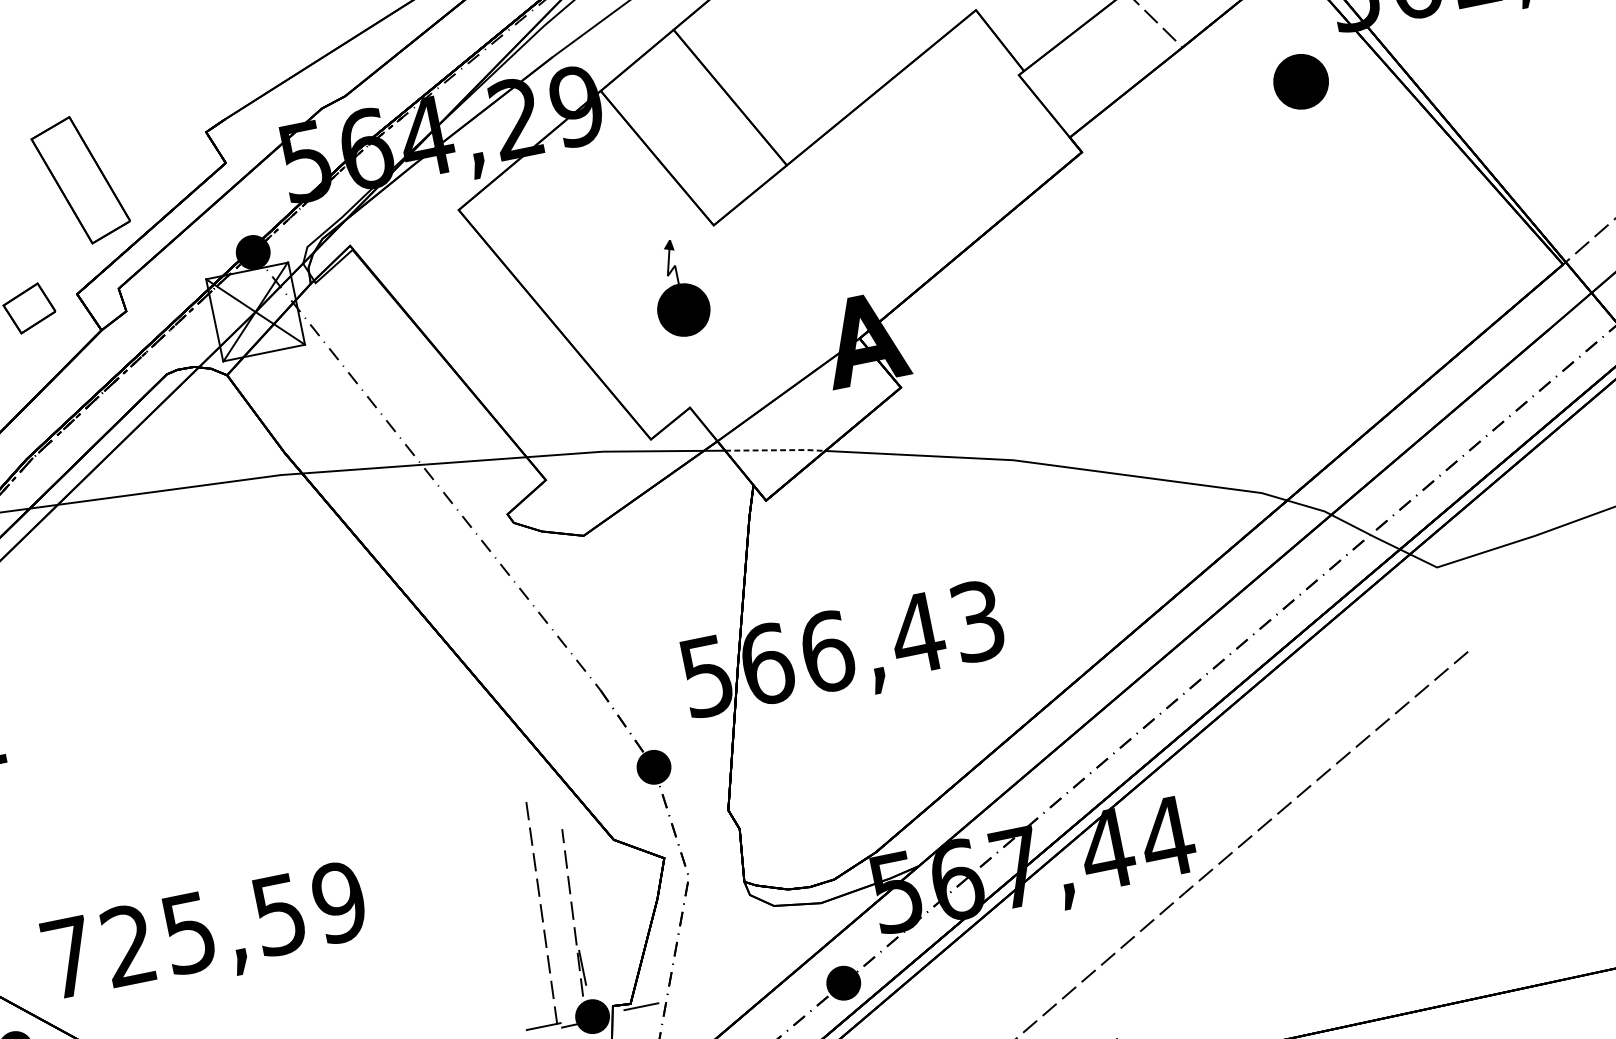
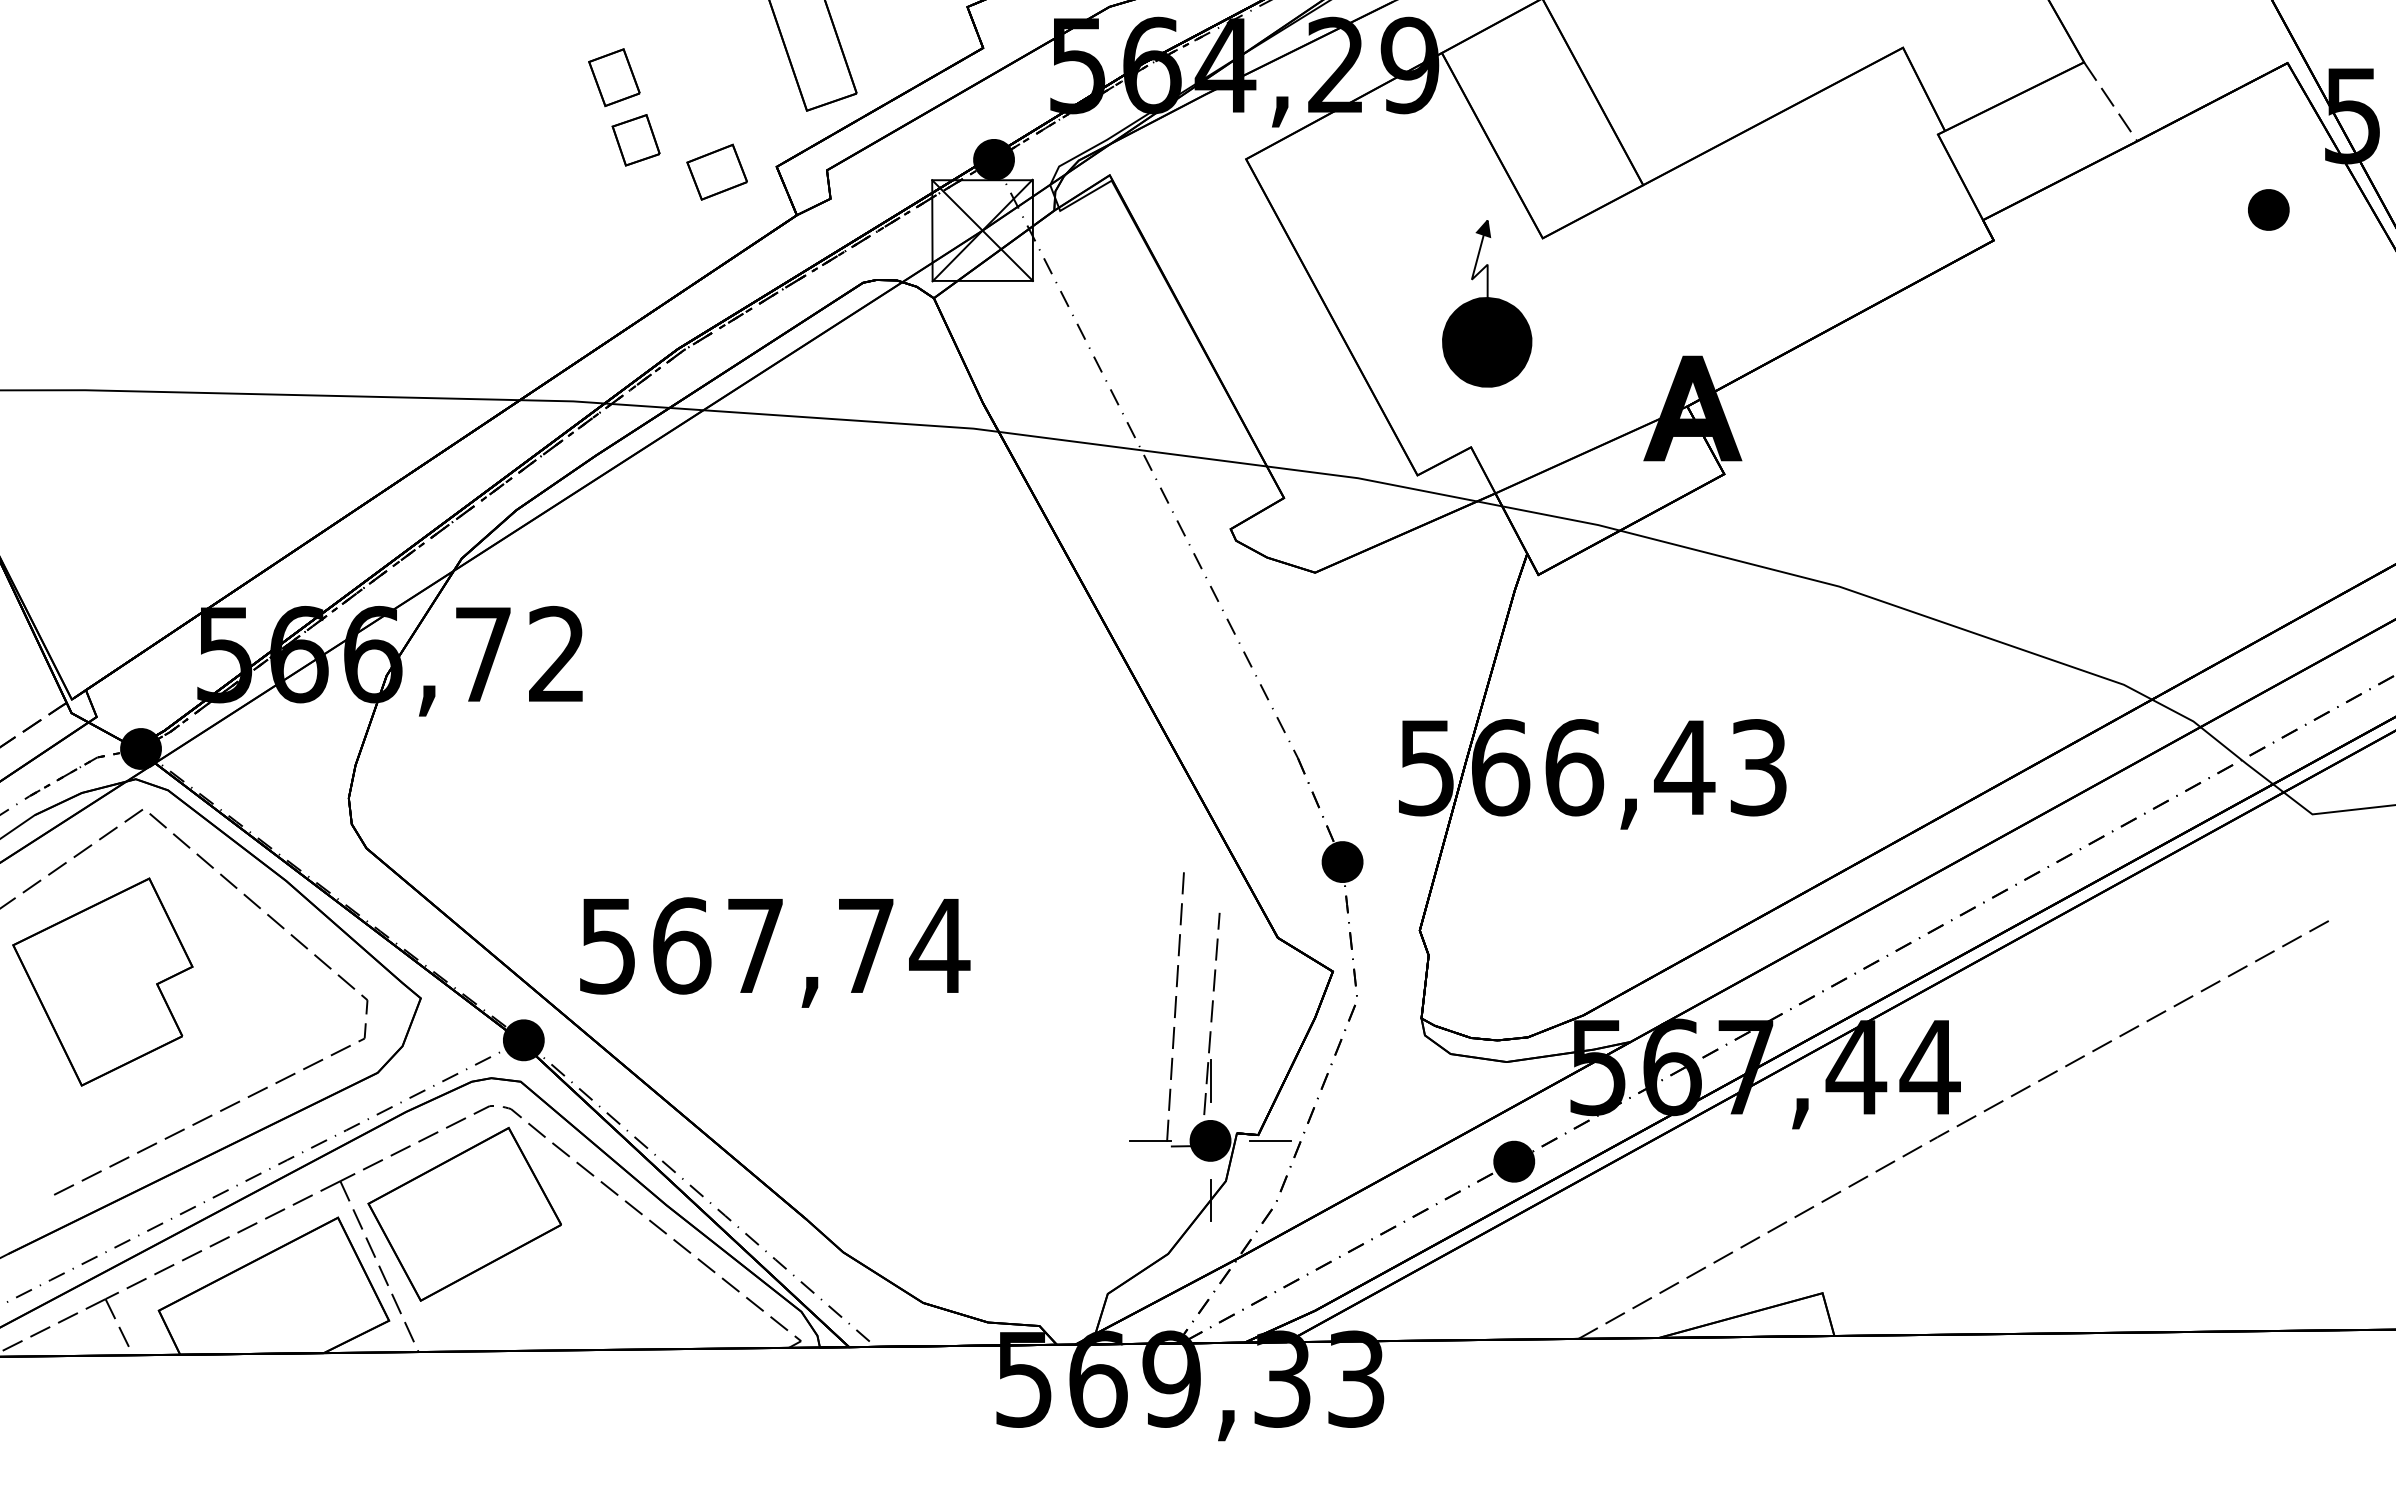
part: (1300, 81) -> (2268, 209), size x0.62
part: (679, 287) -> (1487, 303), size x1.43
line: (776, 450) -> (1562, 518), dashed -> solid
text: (205, 929) -> (775, 945), 725,59 -> 567,74

